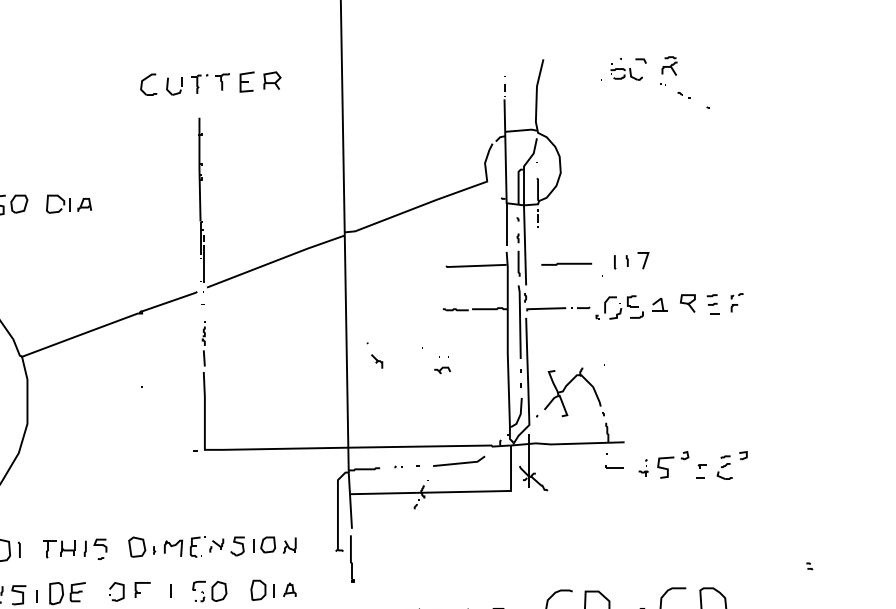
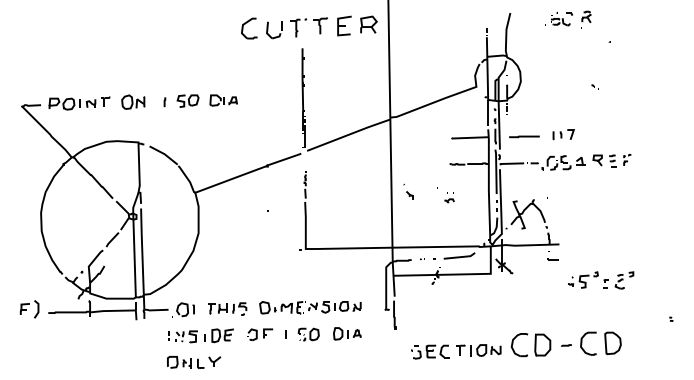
part: (210, 83) -> (309, 27), size x1.6
part: (682, 94) -> (594, 86), moved
part: (694, 465) -> (601, 280), moved

